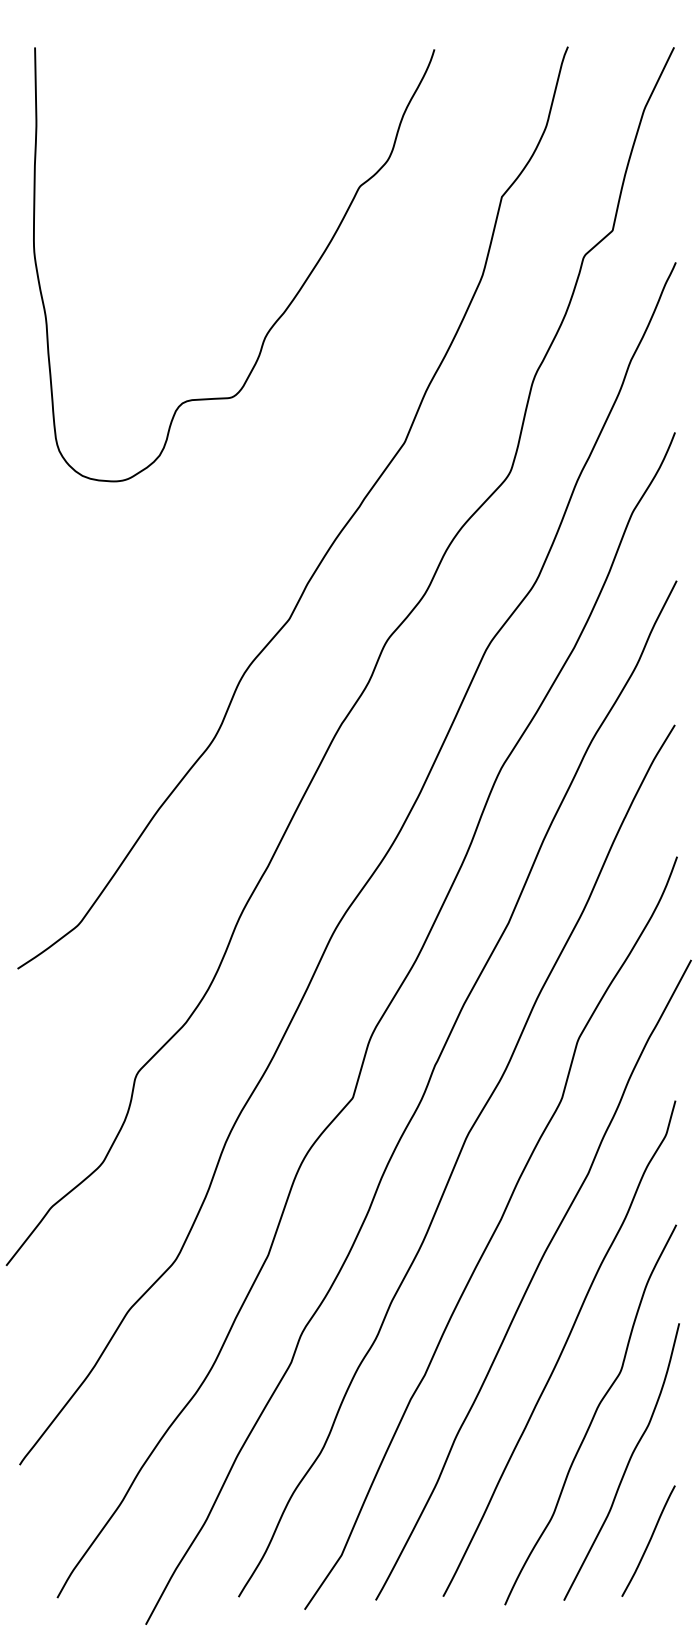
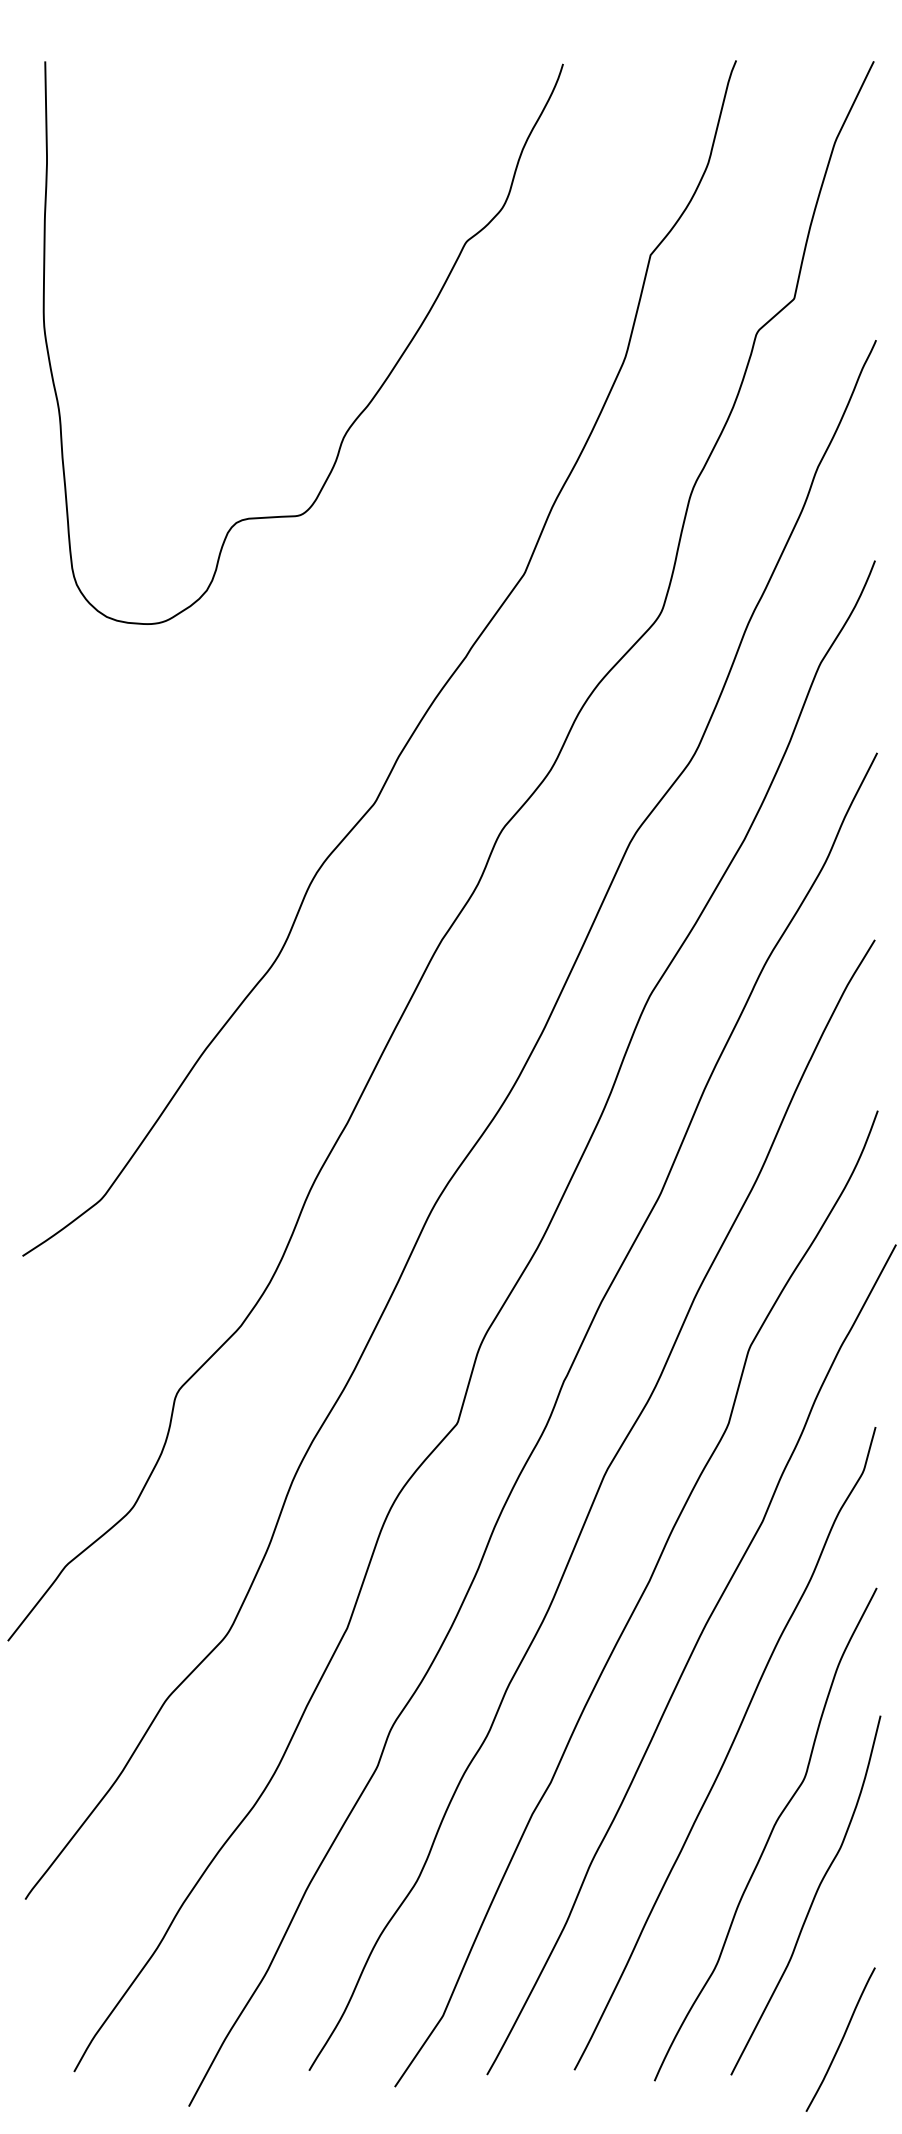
curve: (649, 1540) -> (841, 2038), moved

